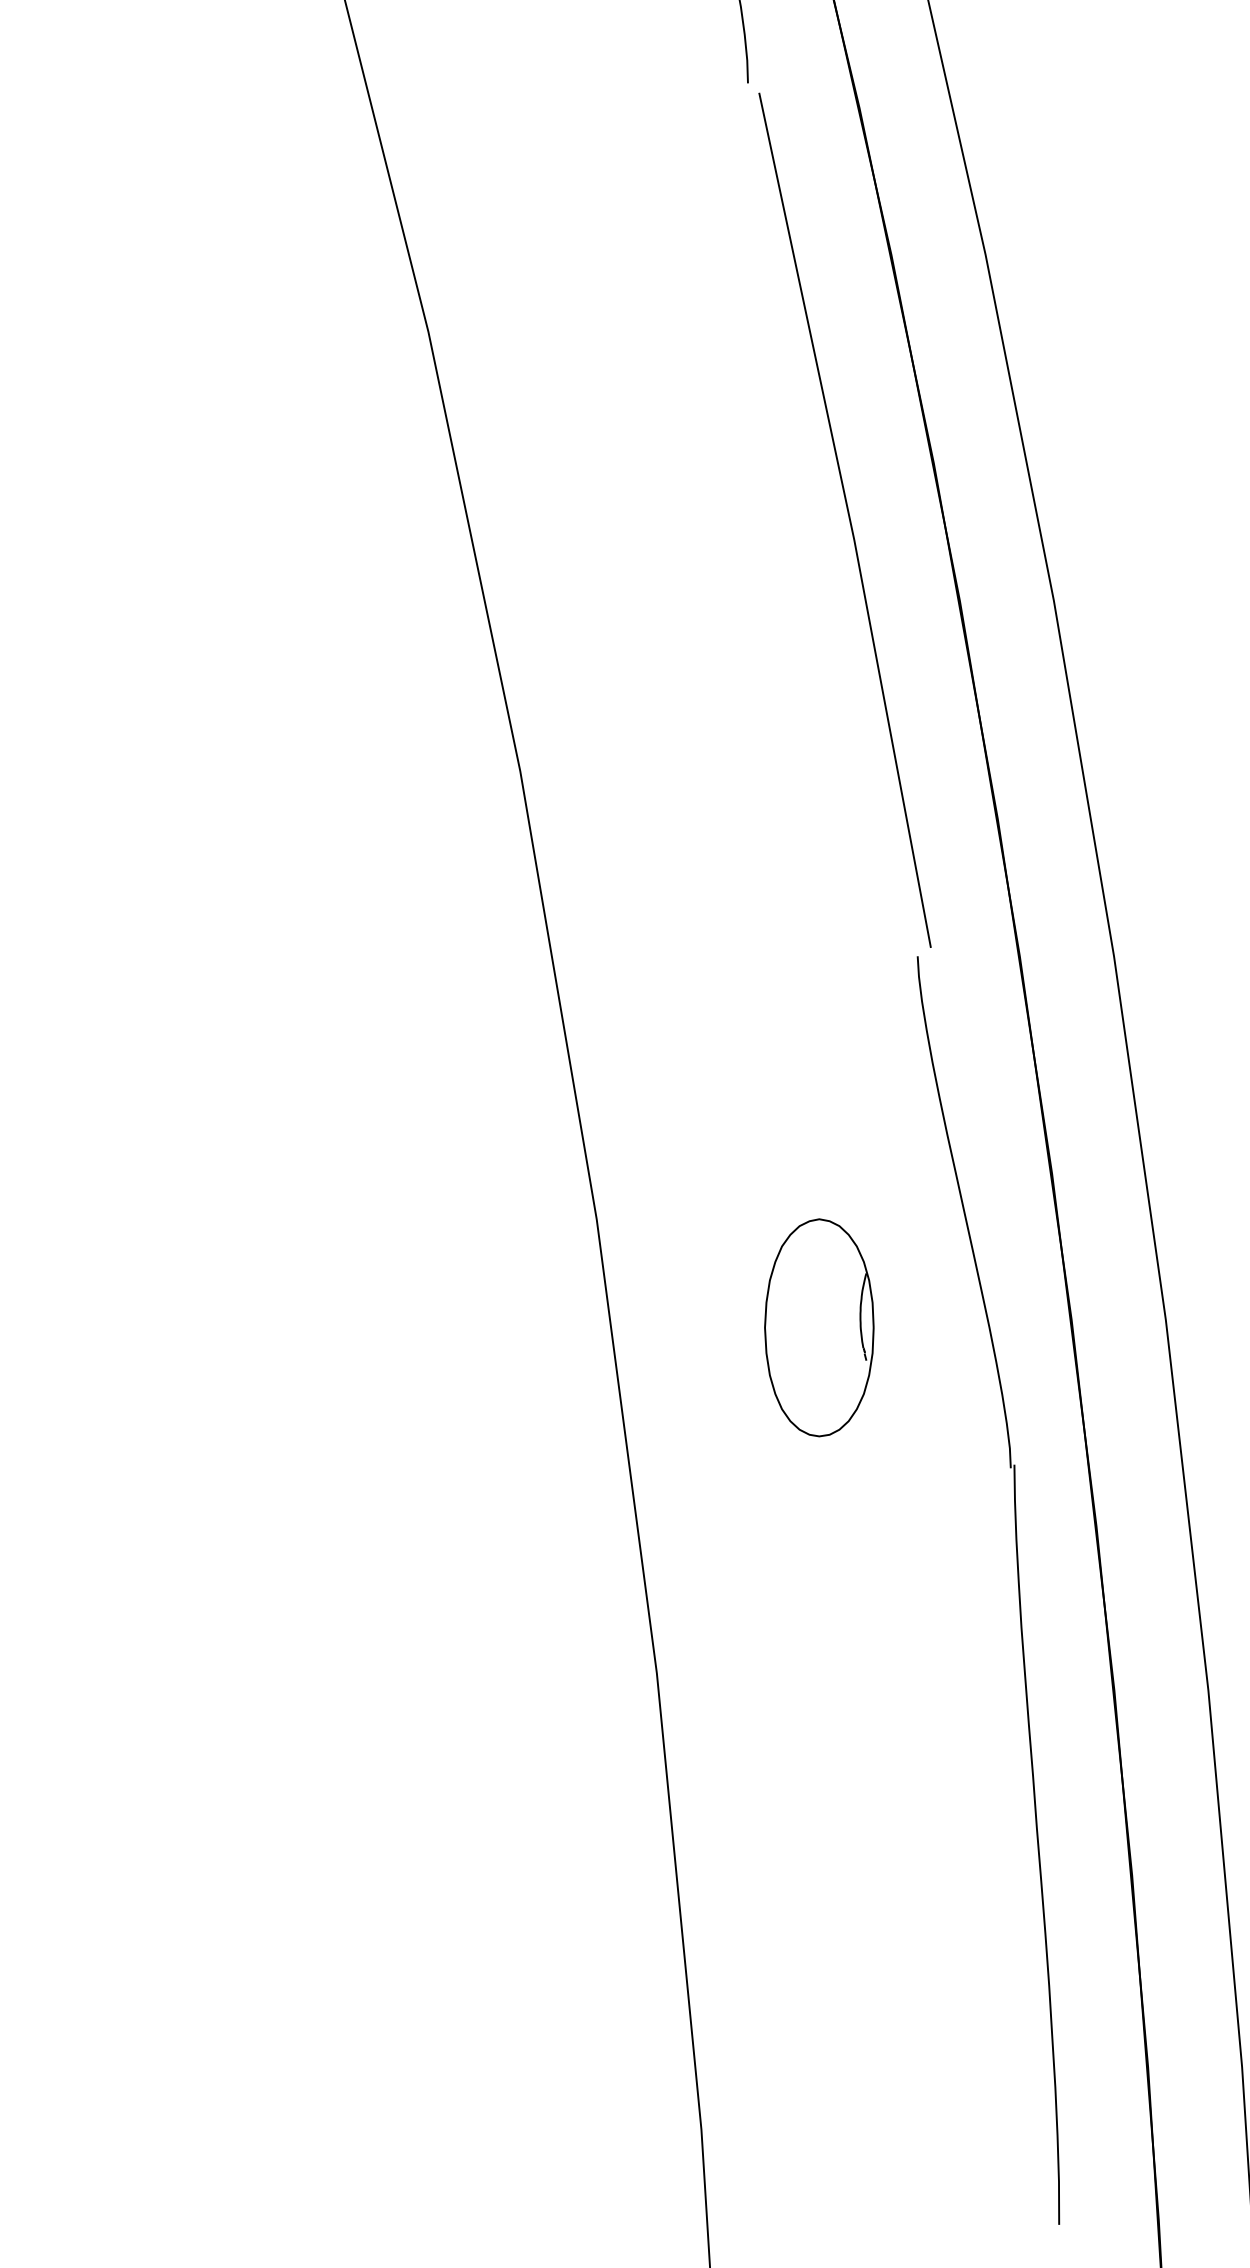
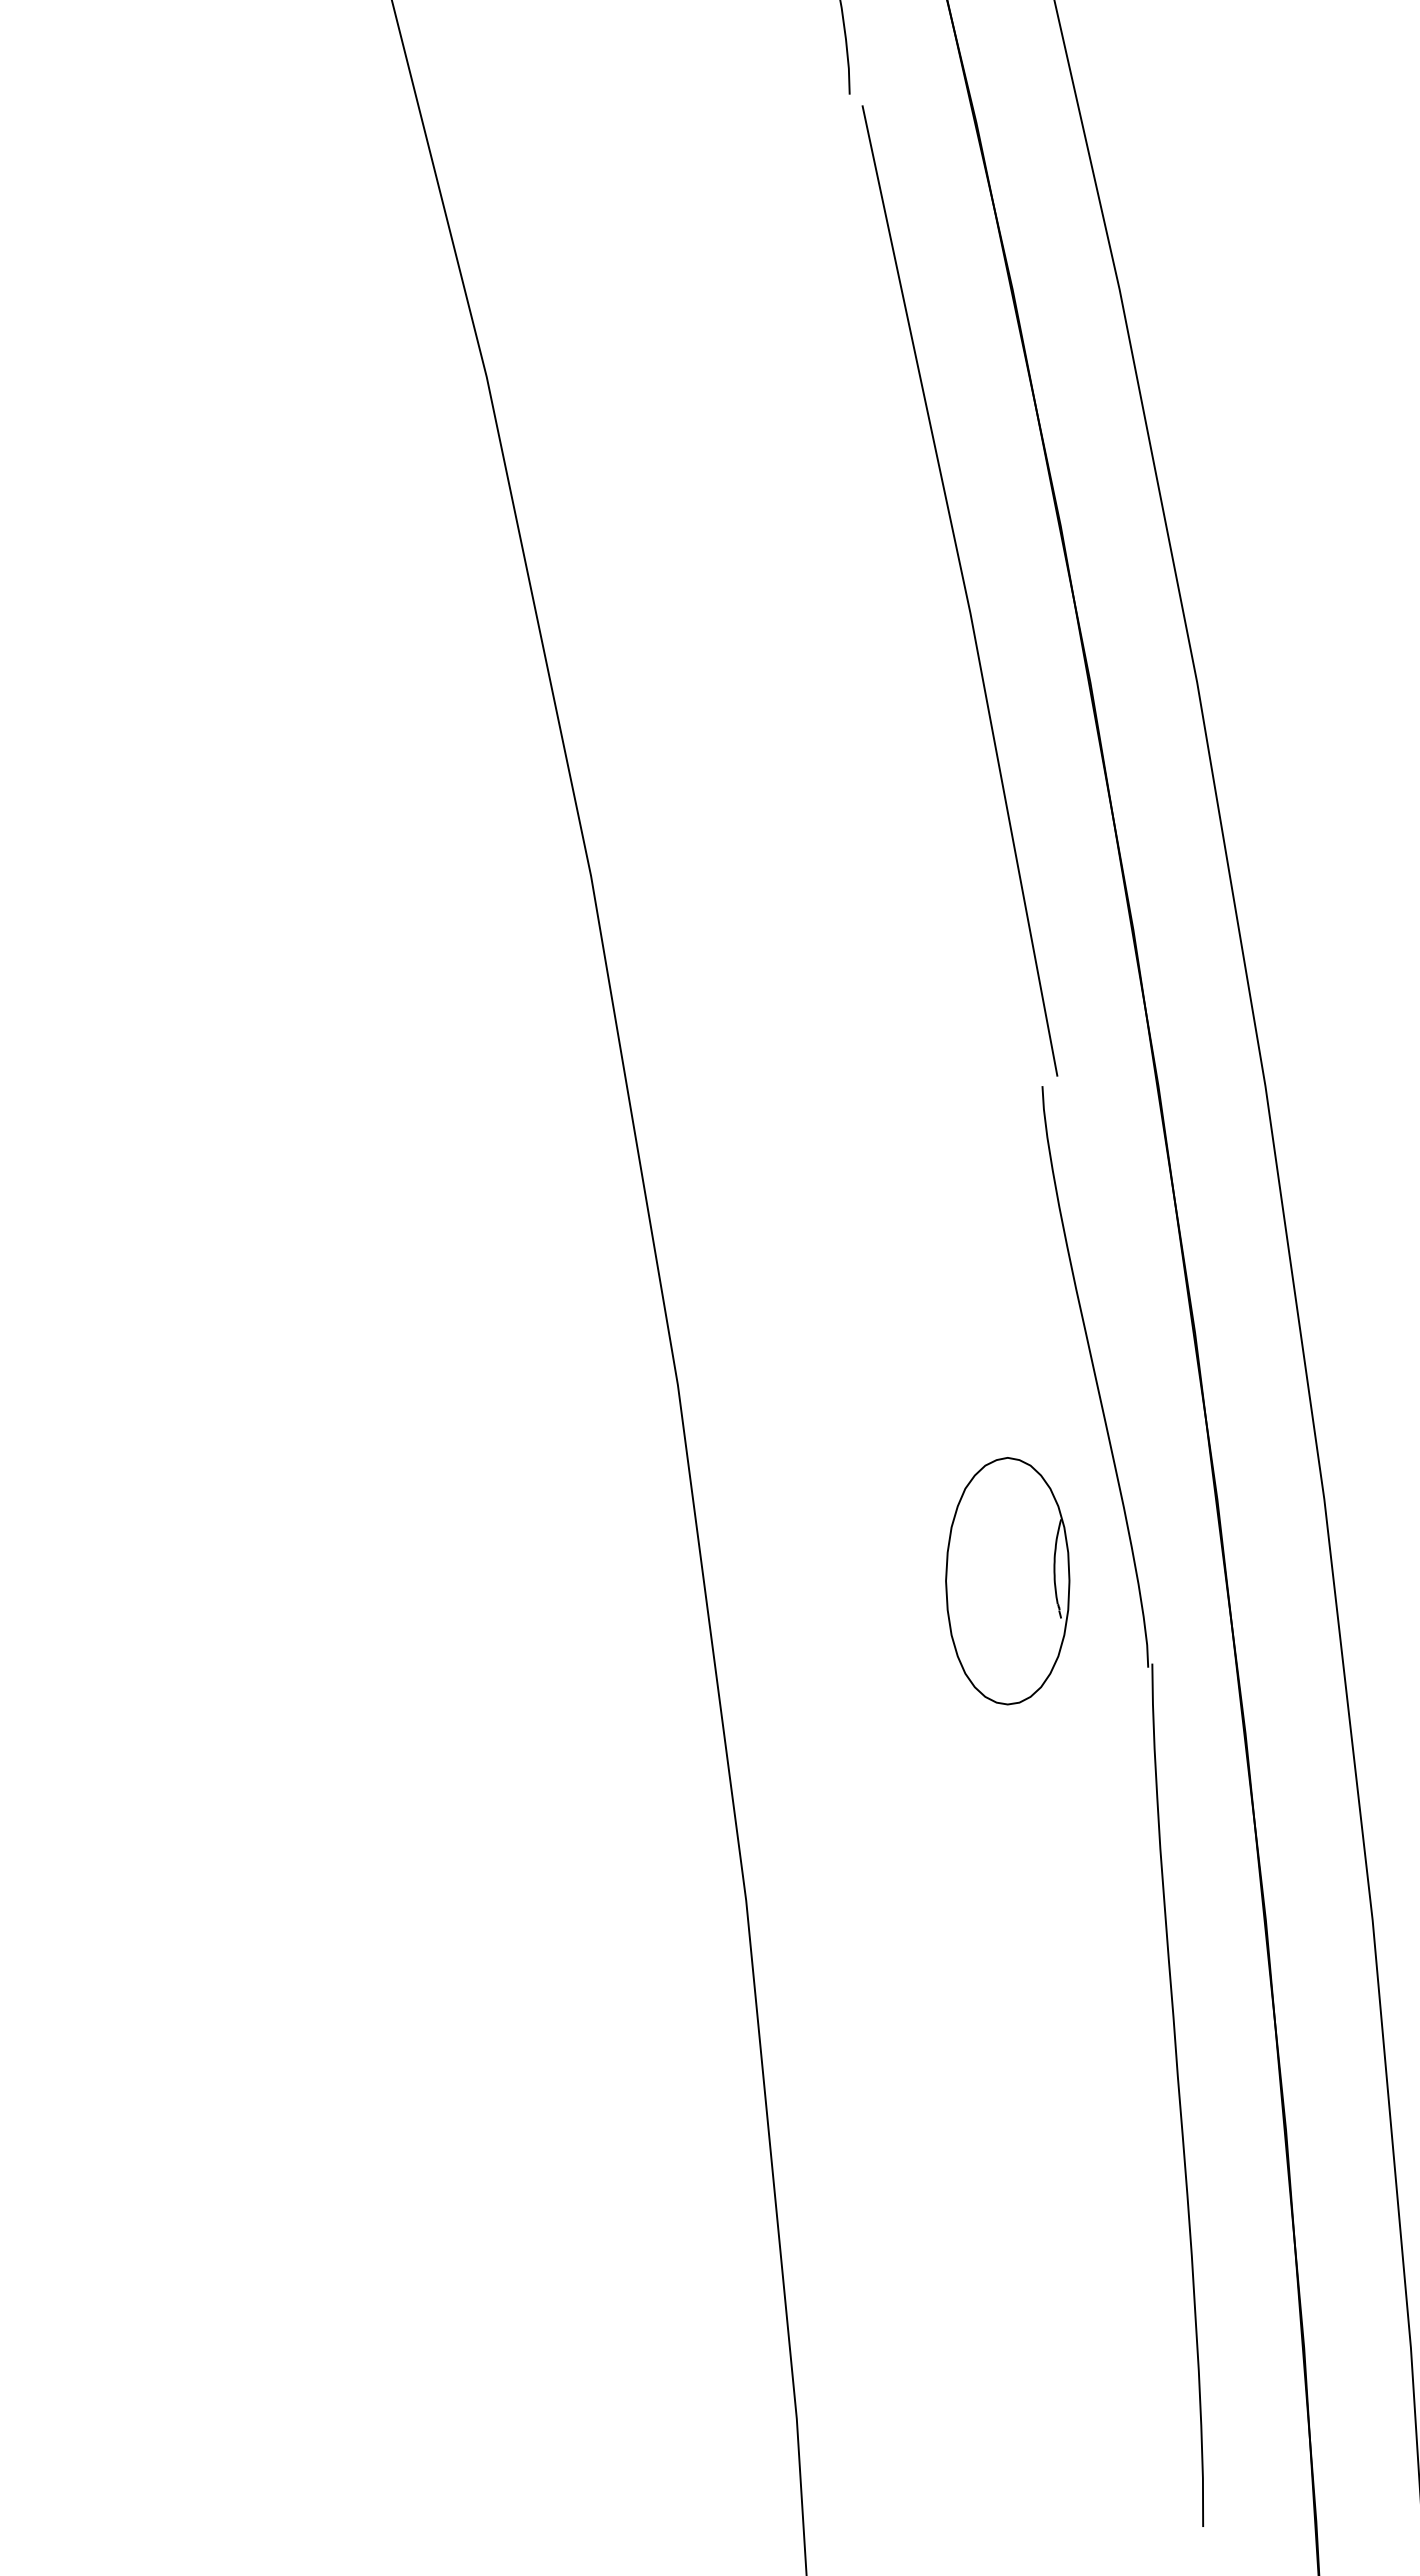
part: (819, 1328) -> (1007, 1581), moved

